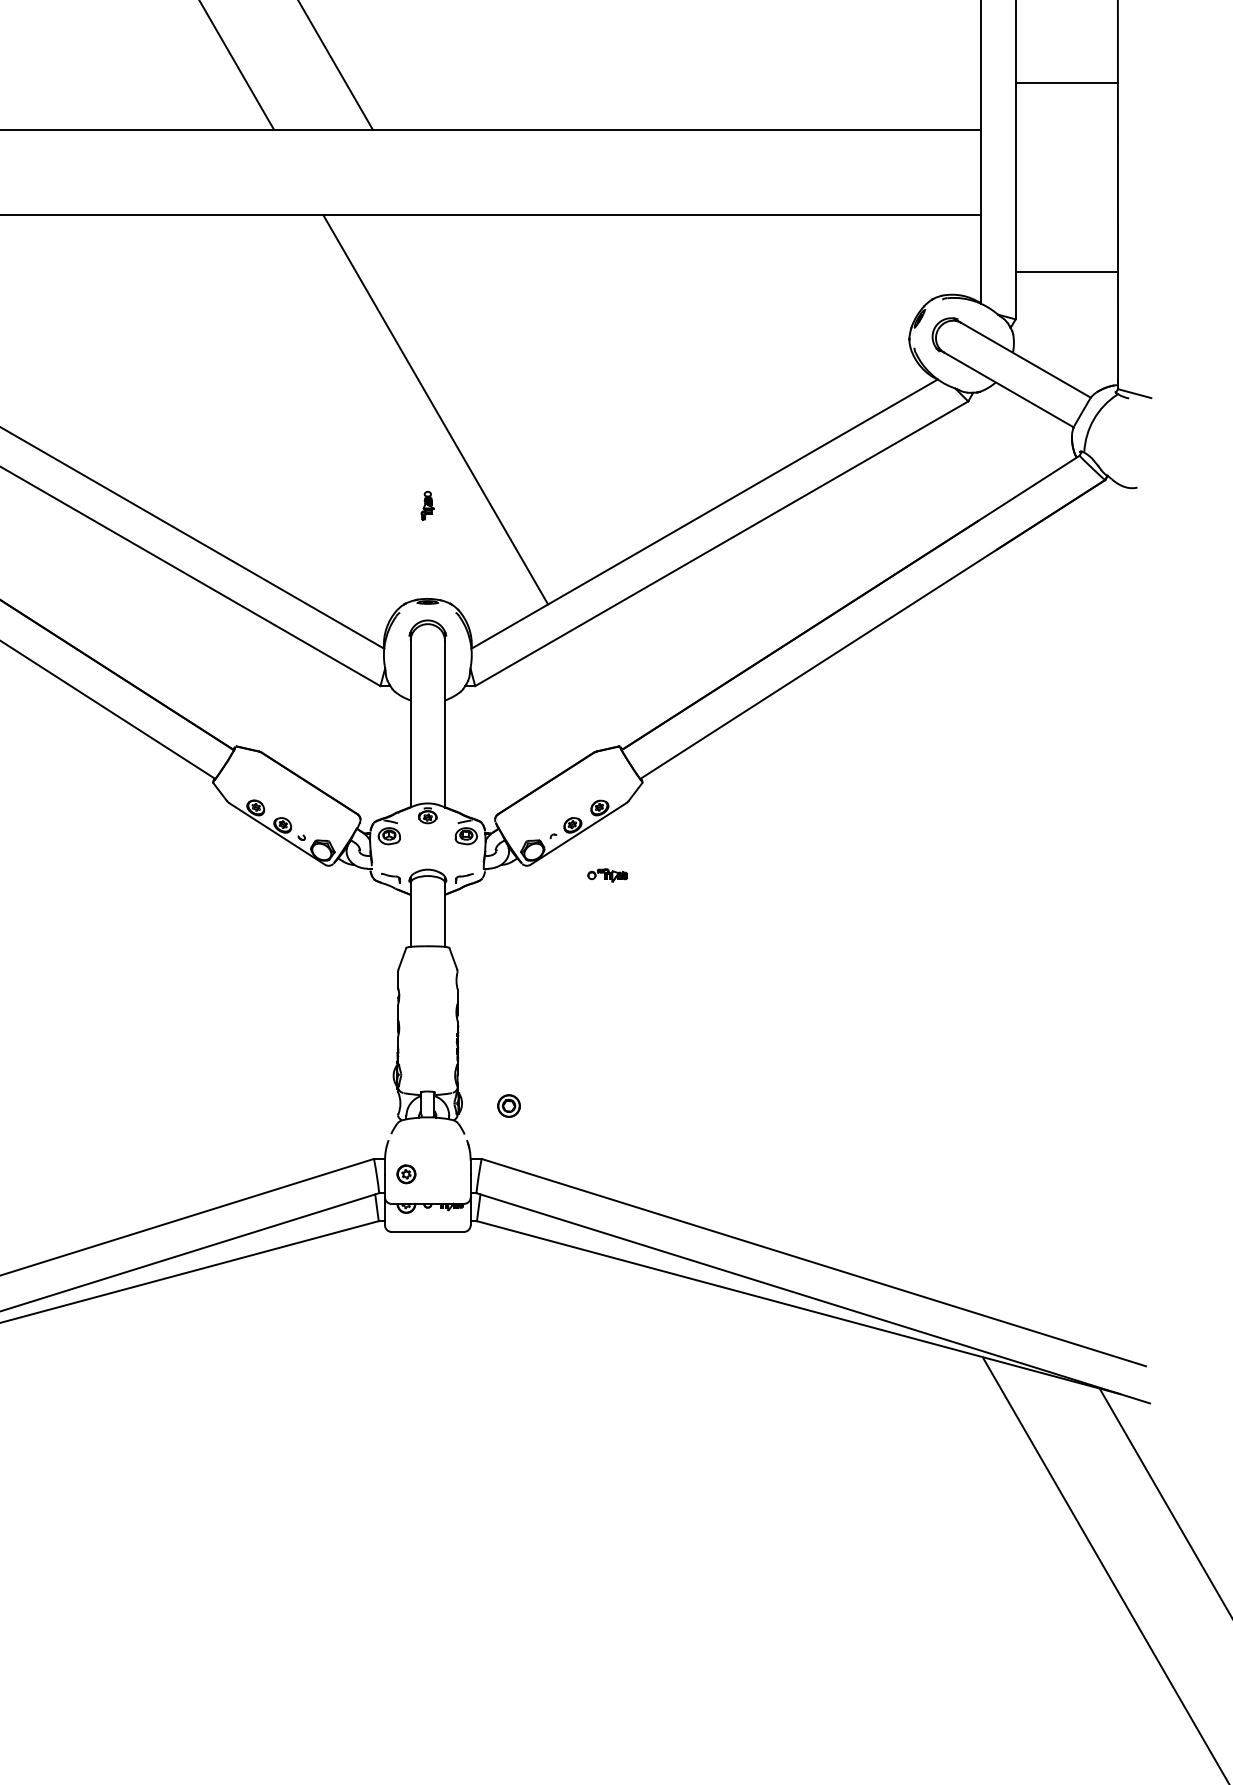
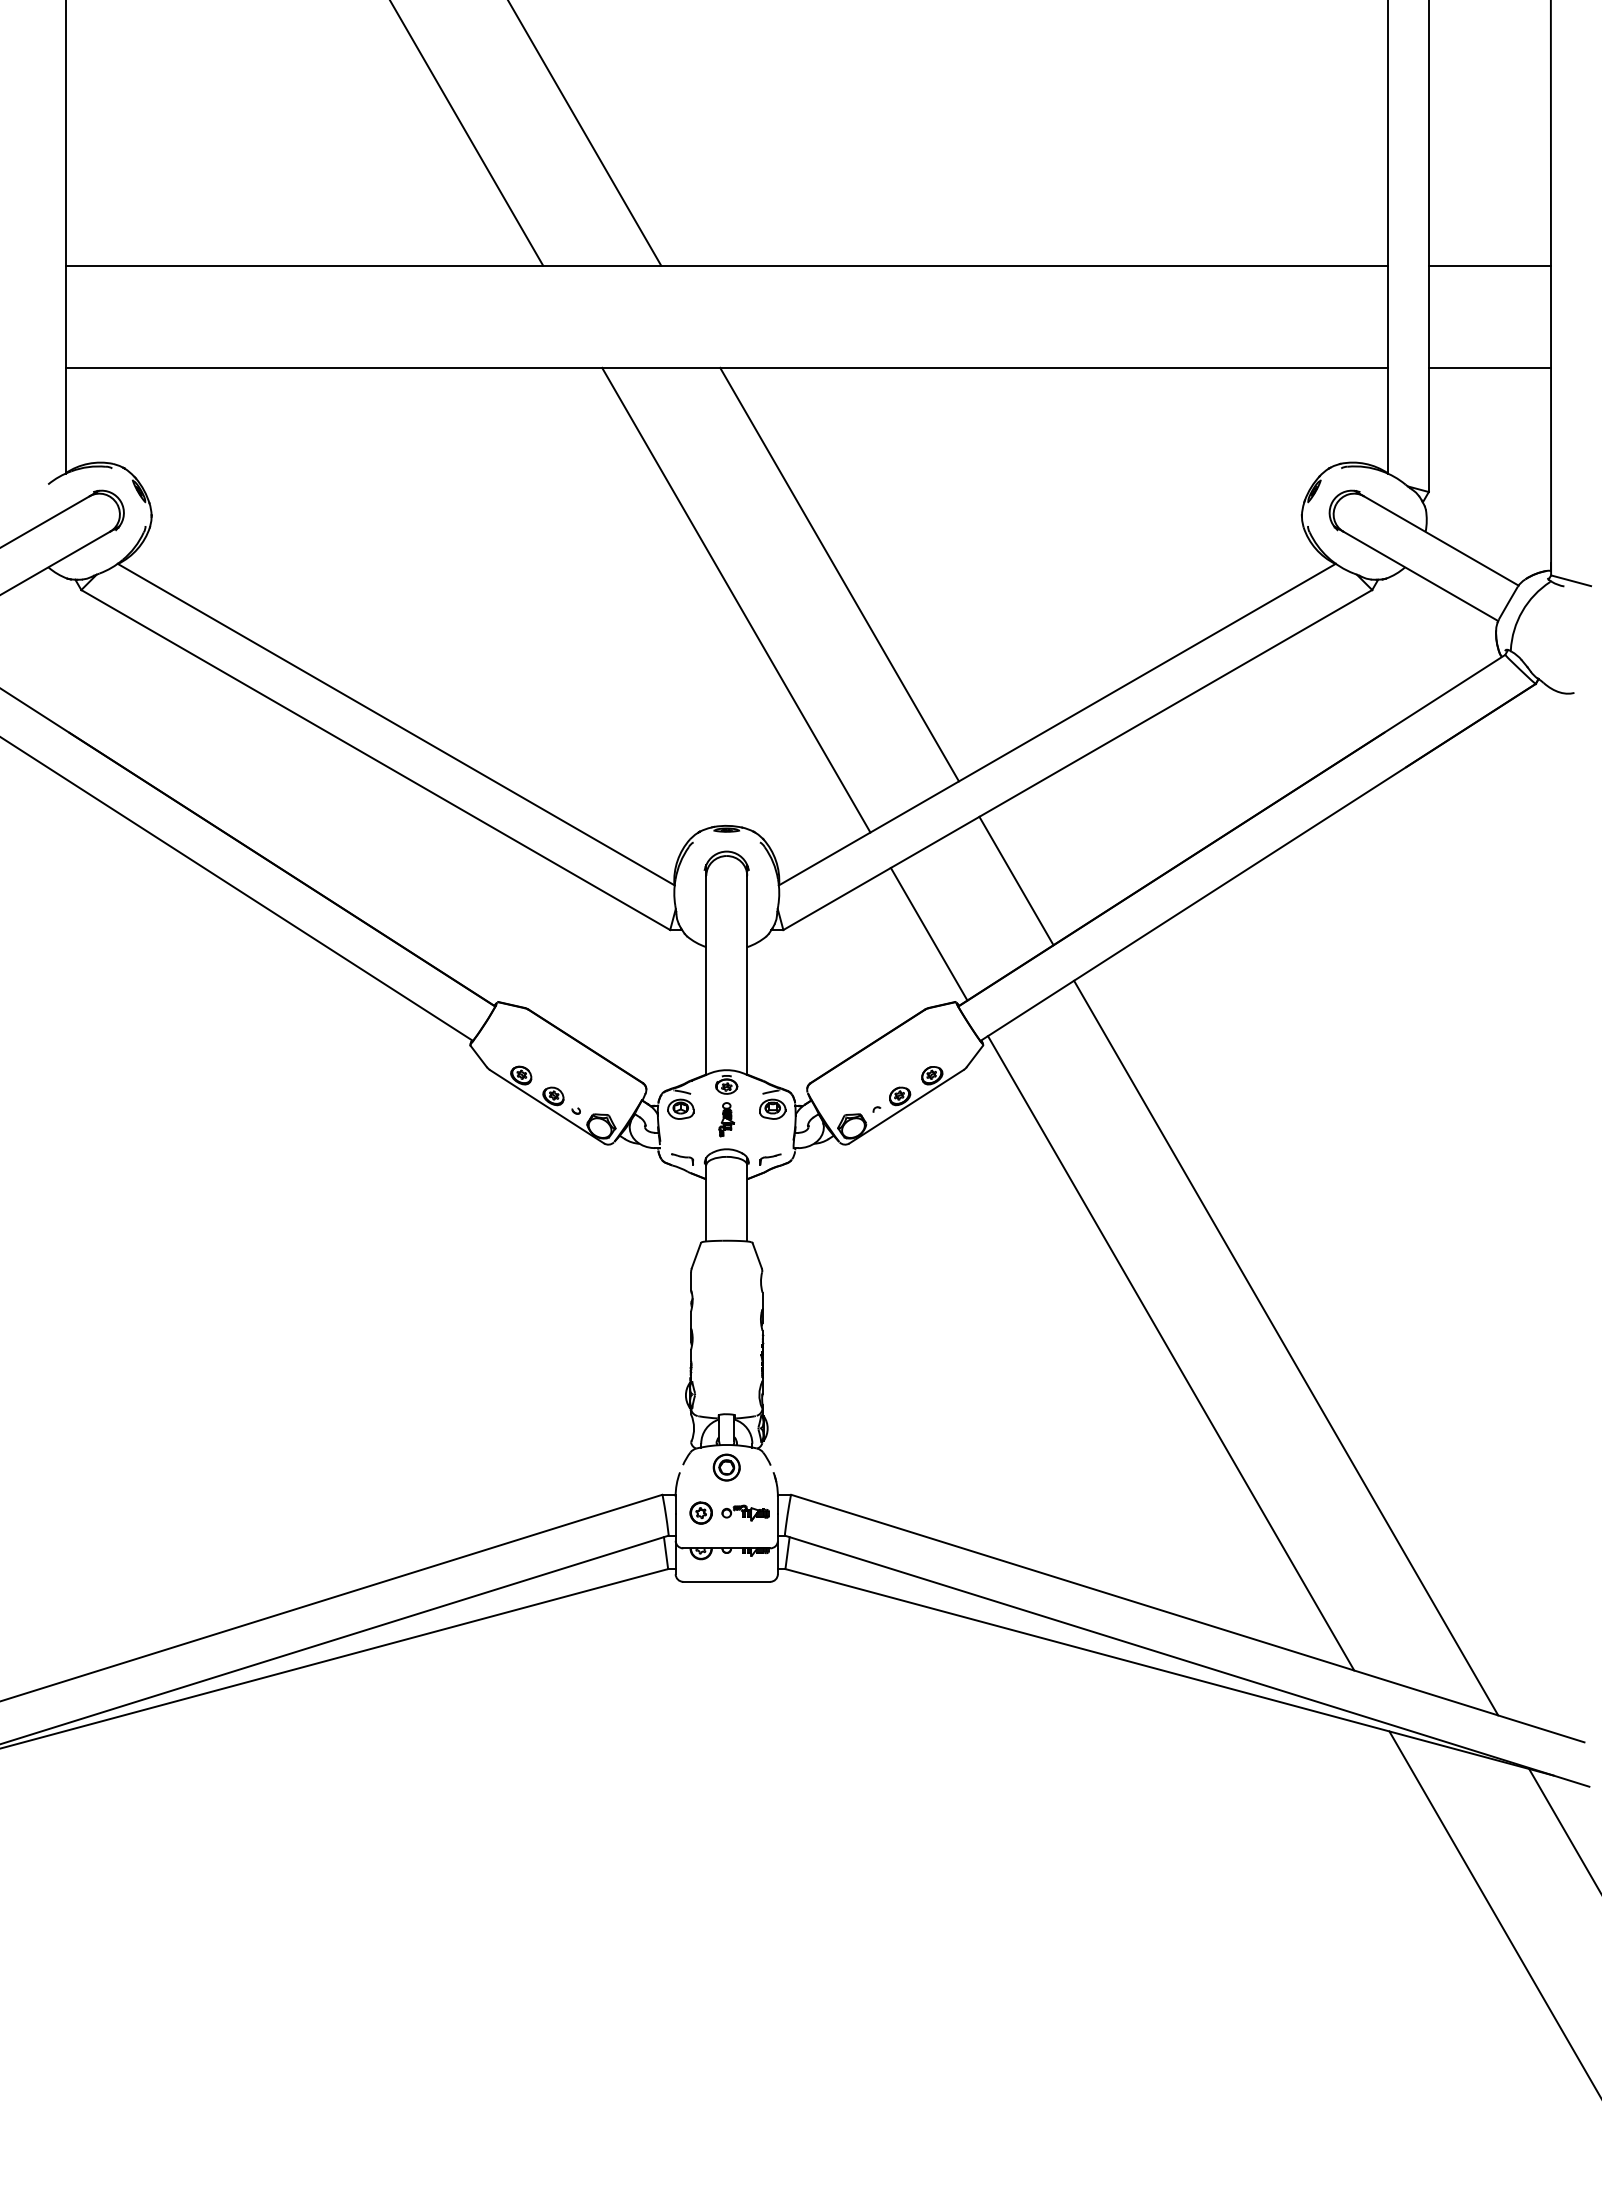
line: (1066, 82) -> (1489, 265), moved
line: (1066, 272) -> (1489, 367), moved
line: (522, 388) -> (839, 574), added
part: (427, 505) -> (726, 1119), moved
line: (670, 644) -> (1016, 880), added
line: (596, 689) -> (928, 933), added
part: (607, 874) -> (745, 1512), moved
line: (896, 1035) -> (1286, 1347), added
line: (800, 1040) -> (1171, 1353), added
part: (508, 1105) -> (726, 1467), moved

